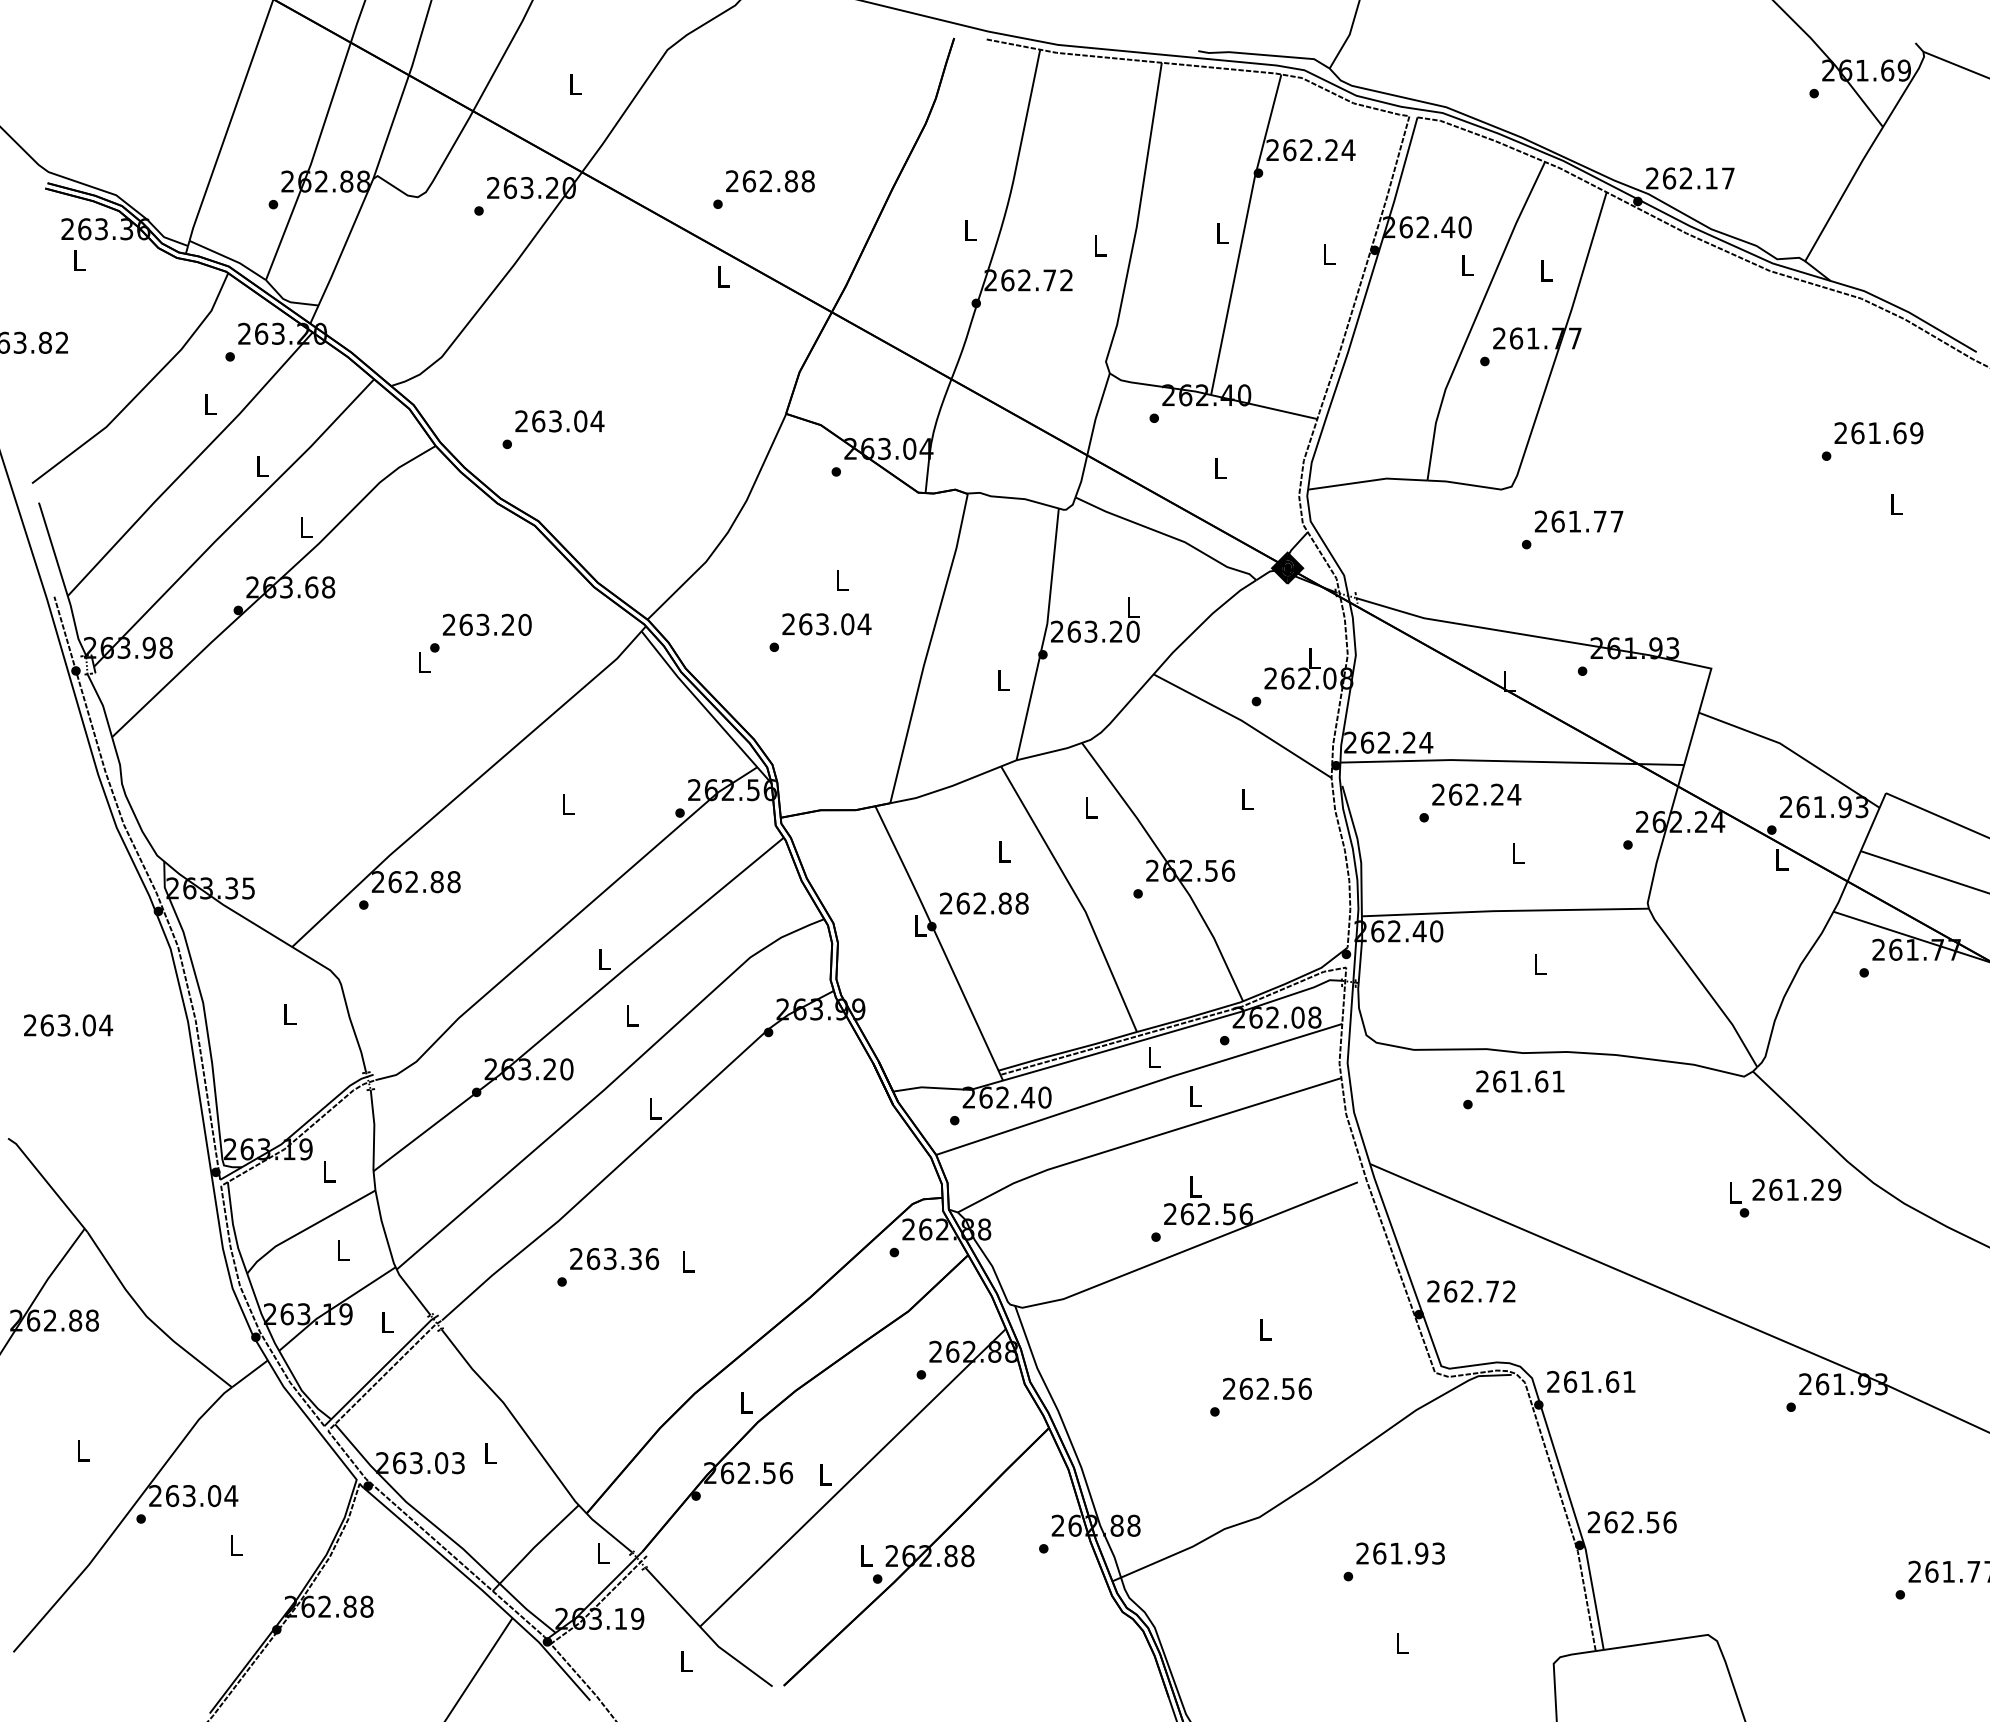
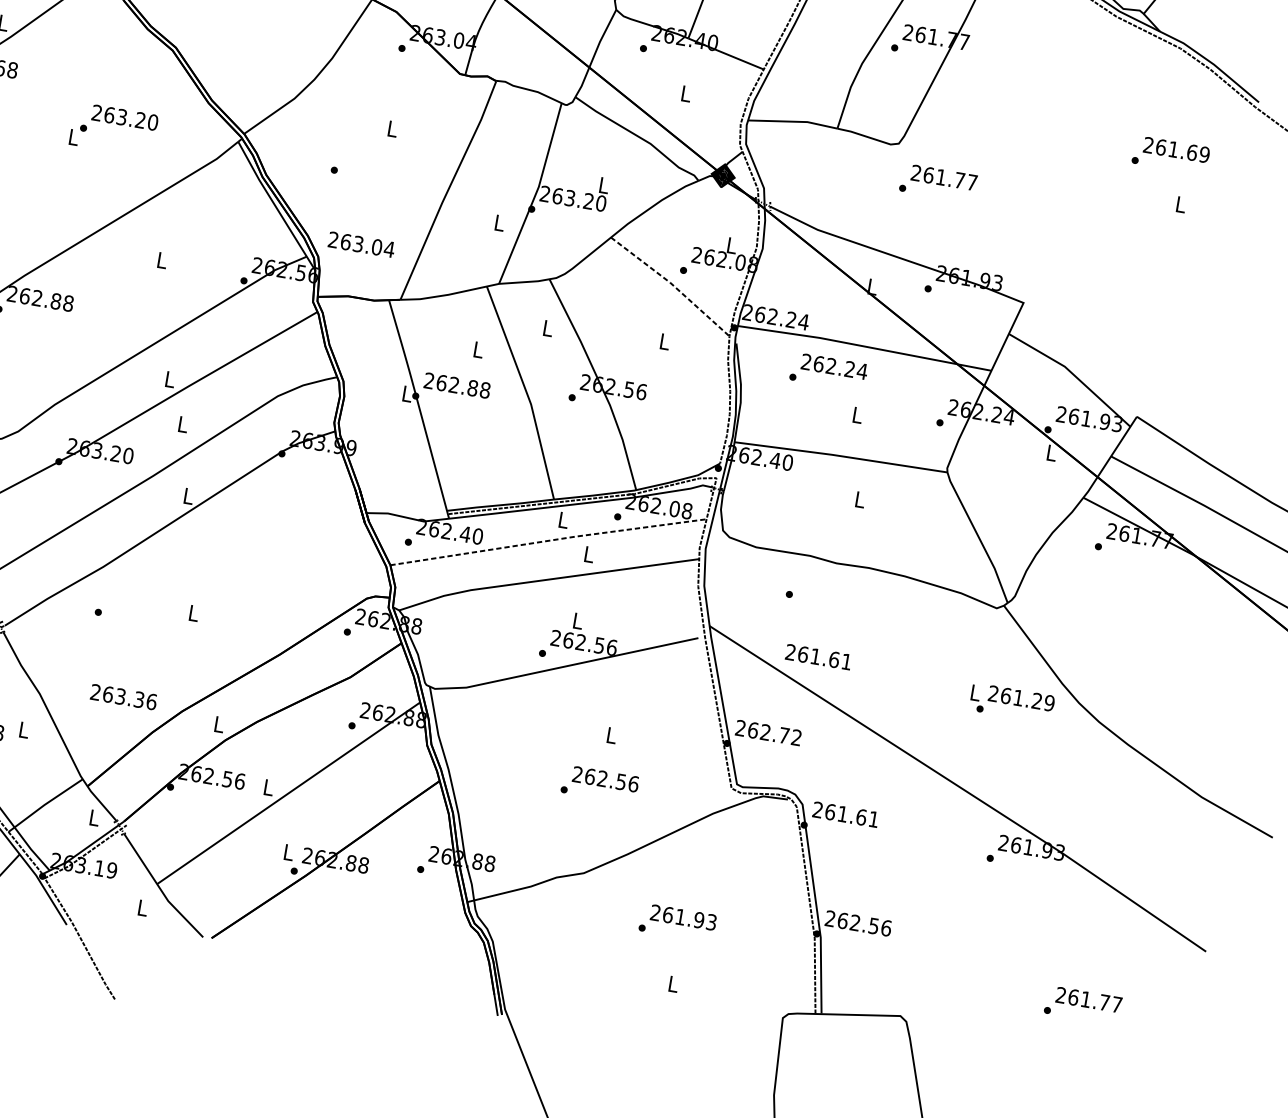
text: (826, 624) -> (361, 244), moved
line: (1244, 722) -> (672, 284), solid -> dashed
text: (1520, 1081) -> (818, 657), moved
line: (1139, 1087) -> (548, 540), solid -> dashed
text: (614, 1259) -> (123, 697), moved

